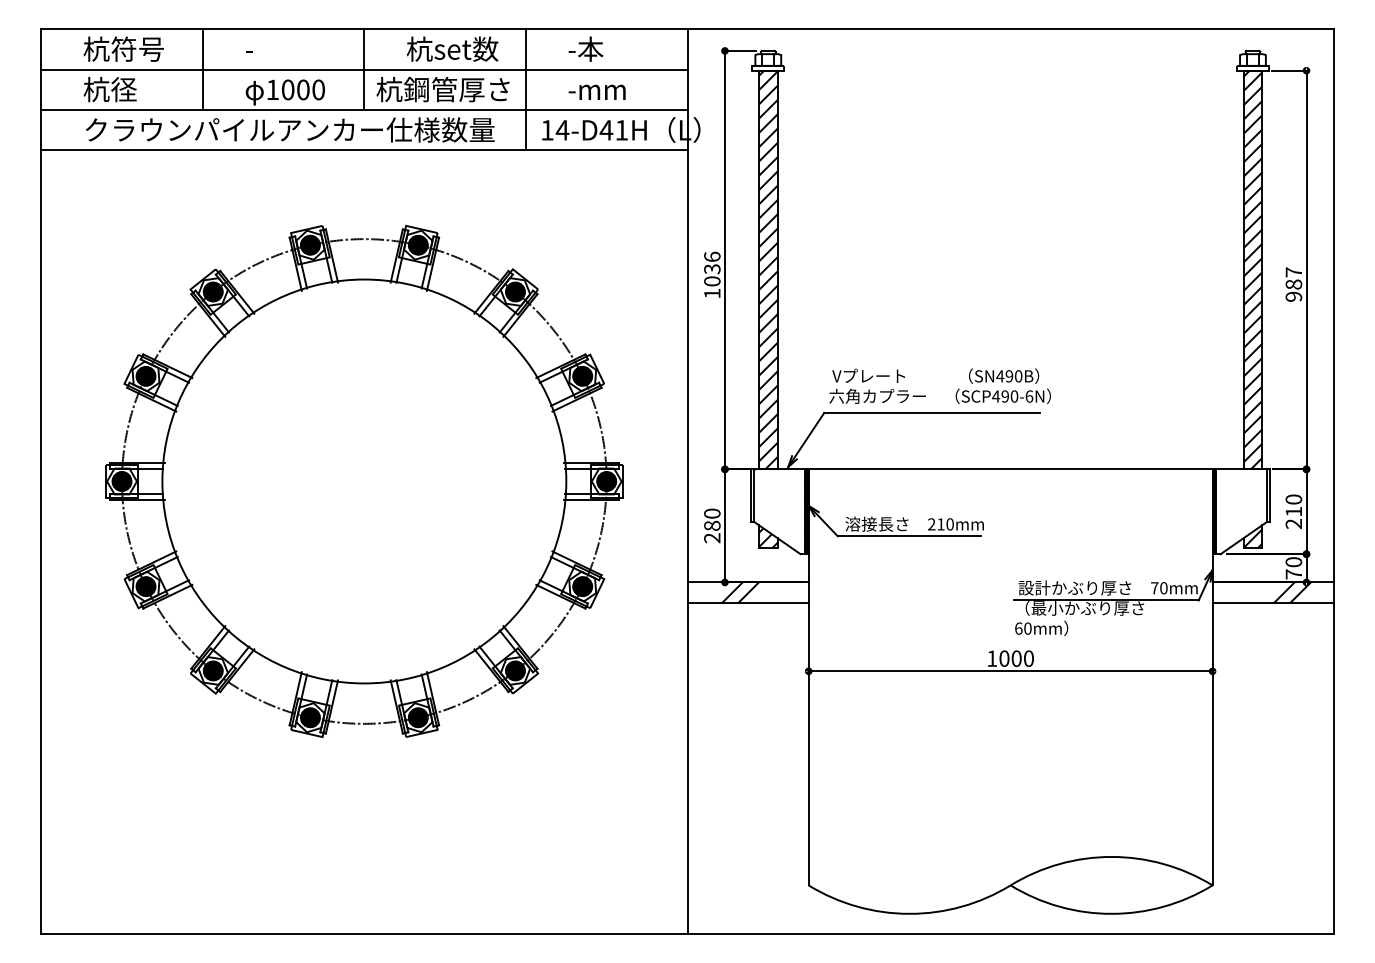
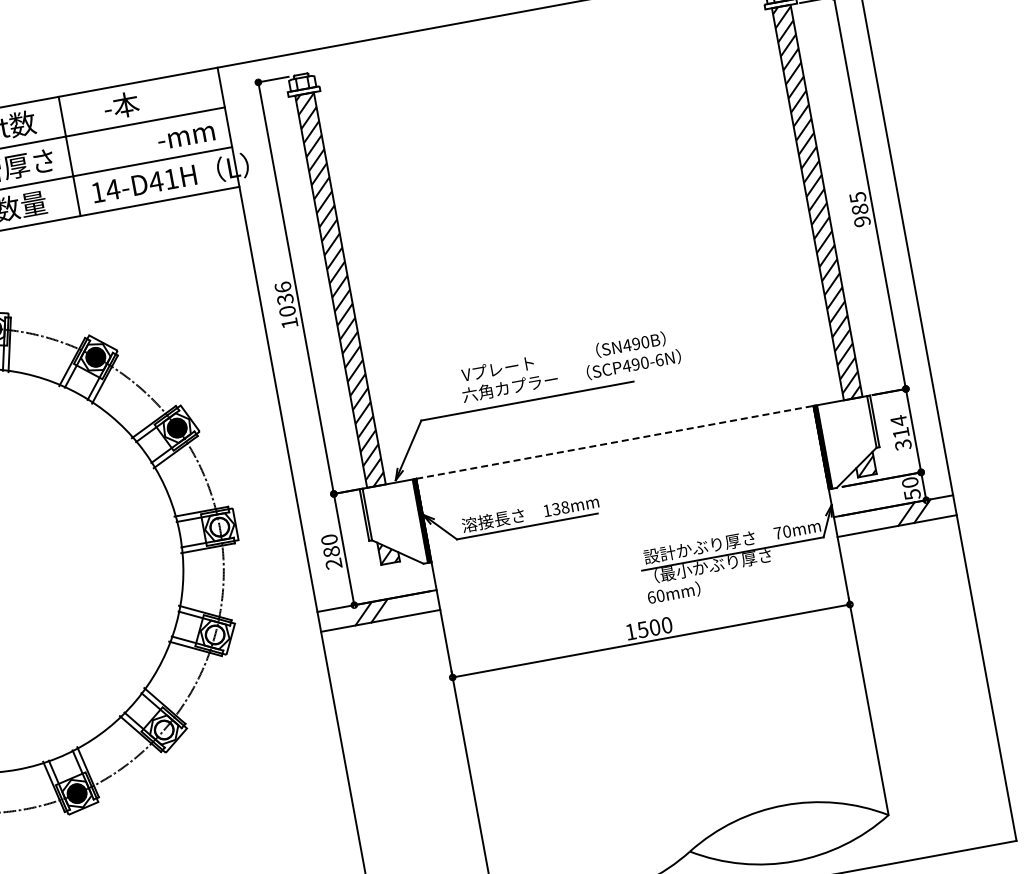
text: (596, 91) -> (185, 136), moved
text: (1293, 272) -> (857, 197), 987 -> 985
text: (939, 385) -> (569, 365), moved
line: (1010, 469) -> (614, 442), solid -> dashed
fill: (606, 481) -> (219, 527), removed
text: (1293, 511) -> (900, 432), 210 -> 314
text: (940, 524) -> (555, 509), 210mm -> 138mm
text: (1293, 574) -> (912, 494), 70 -> 50
fill: (582, 586) -> (214, 634), removed
text: (1004, 658) -> (642, 629), 1000 -> 1500
fill: (515, 670) -> (164, 729), removed

